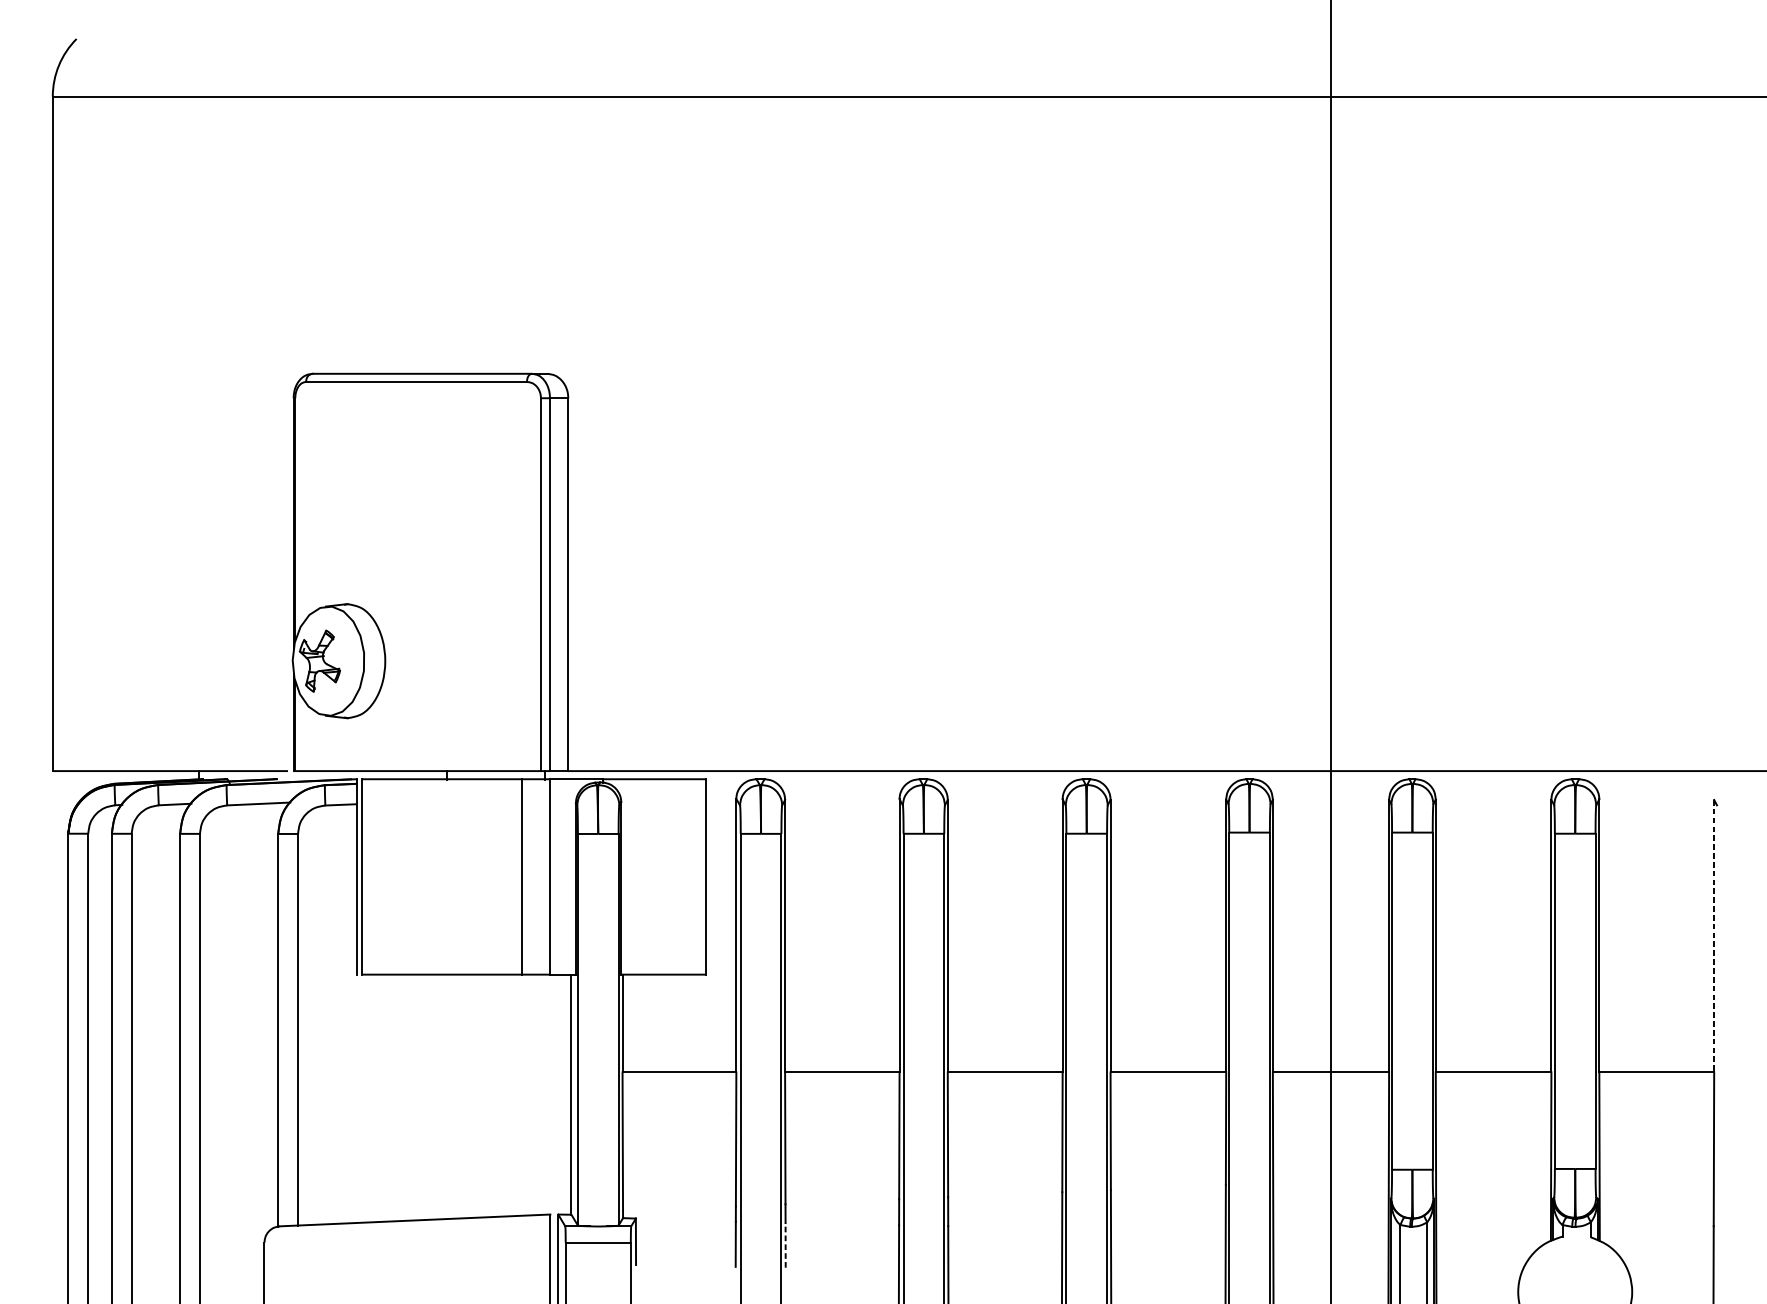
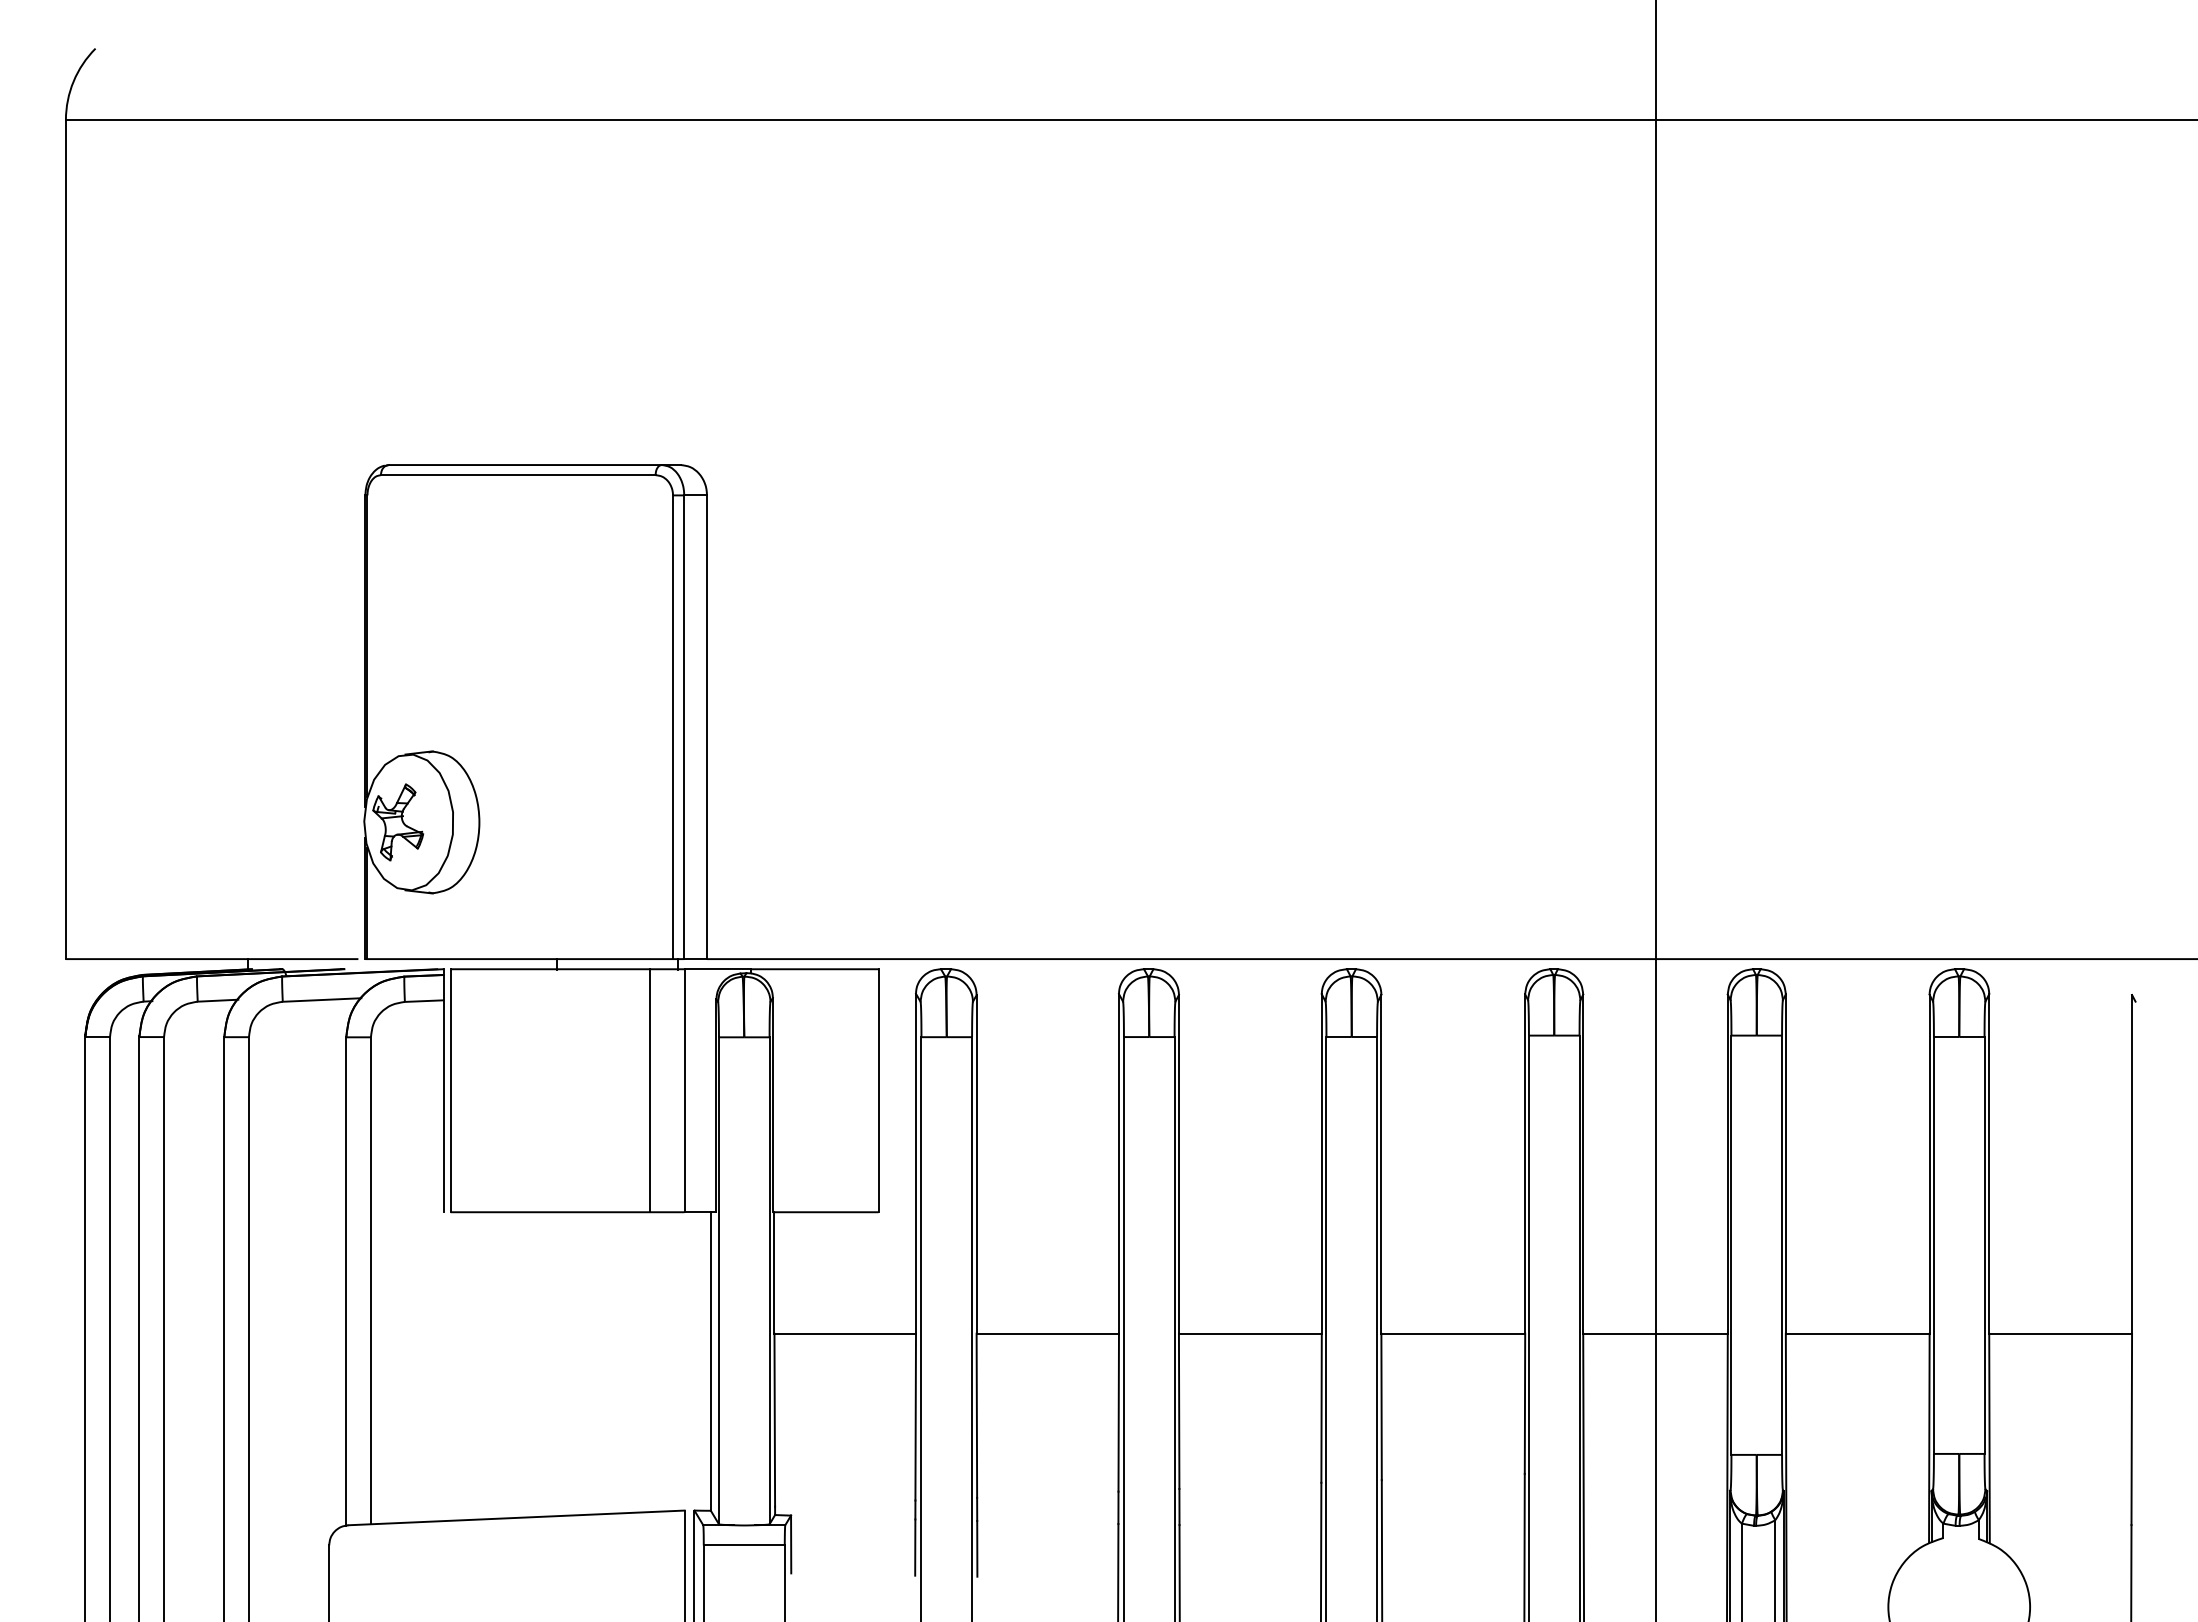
line: (1714, 936) -> (2132, 1164), dashed -> solid
line: (785, 1245) -> (977, 1548), dashed -> solid

